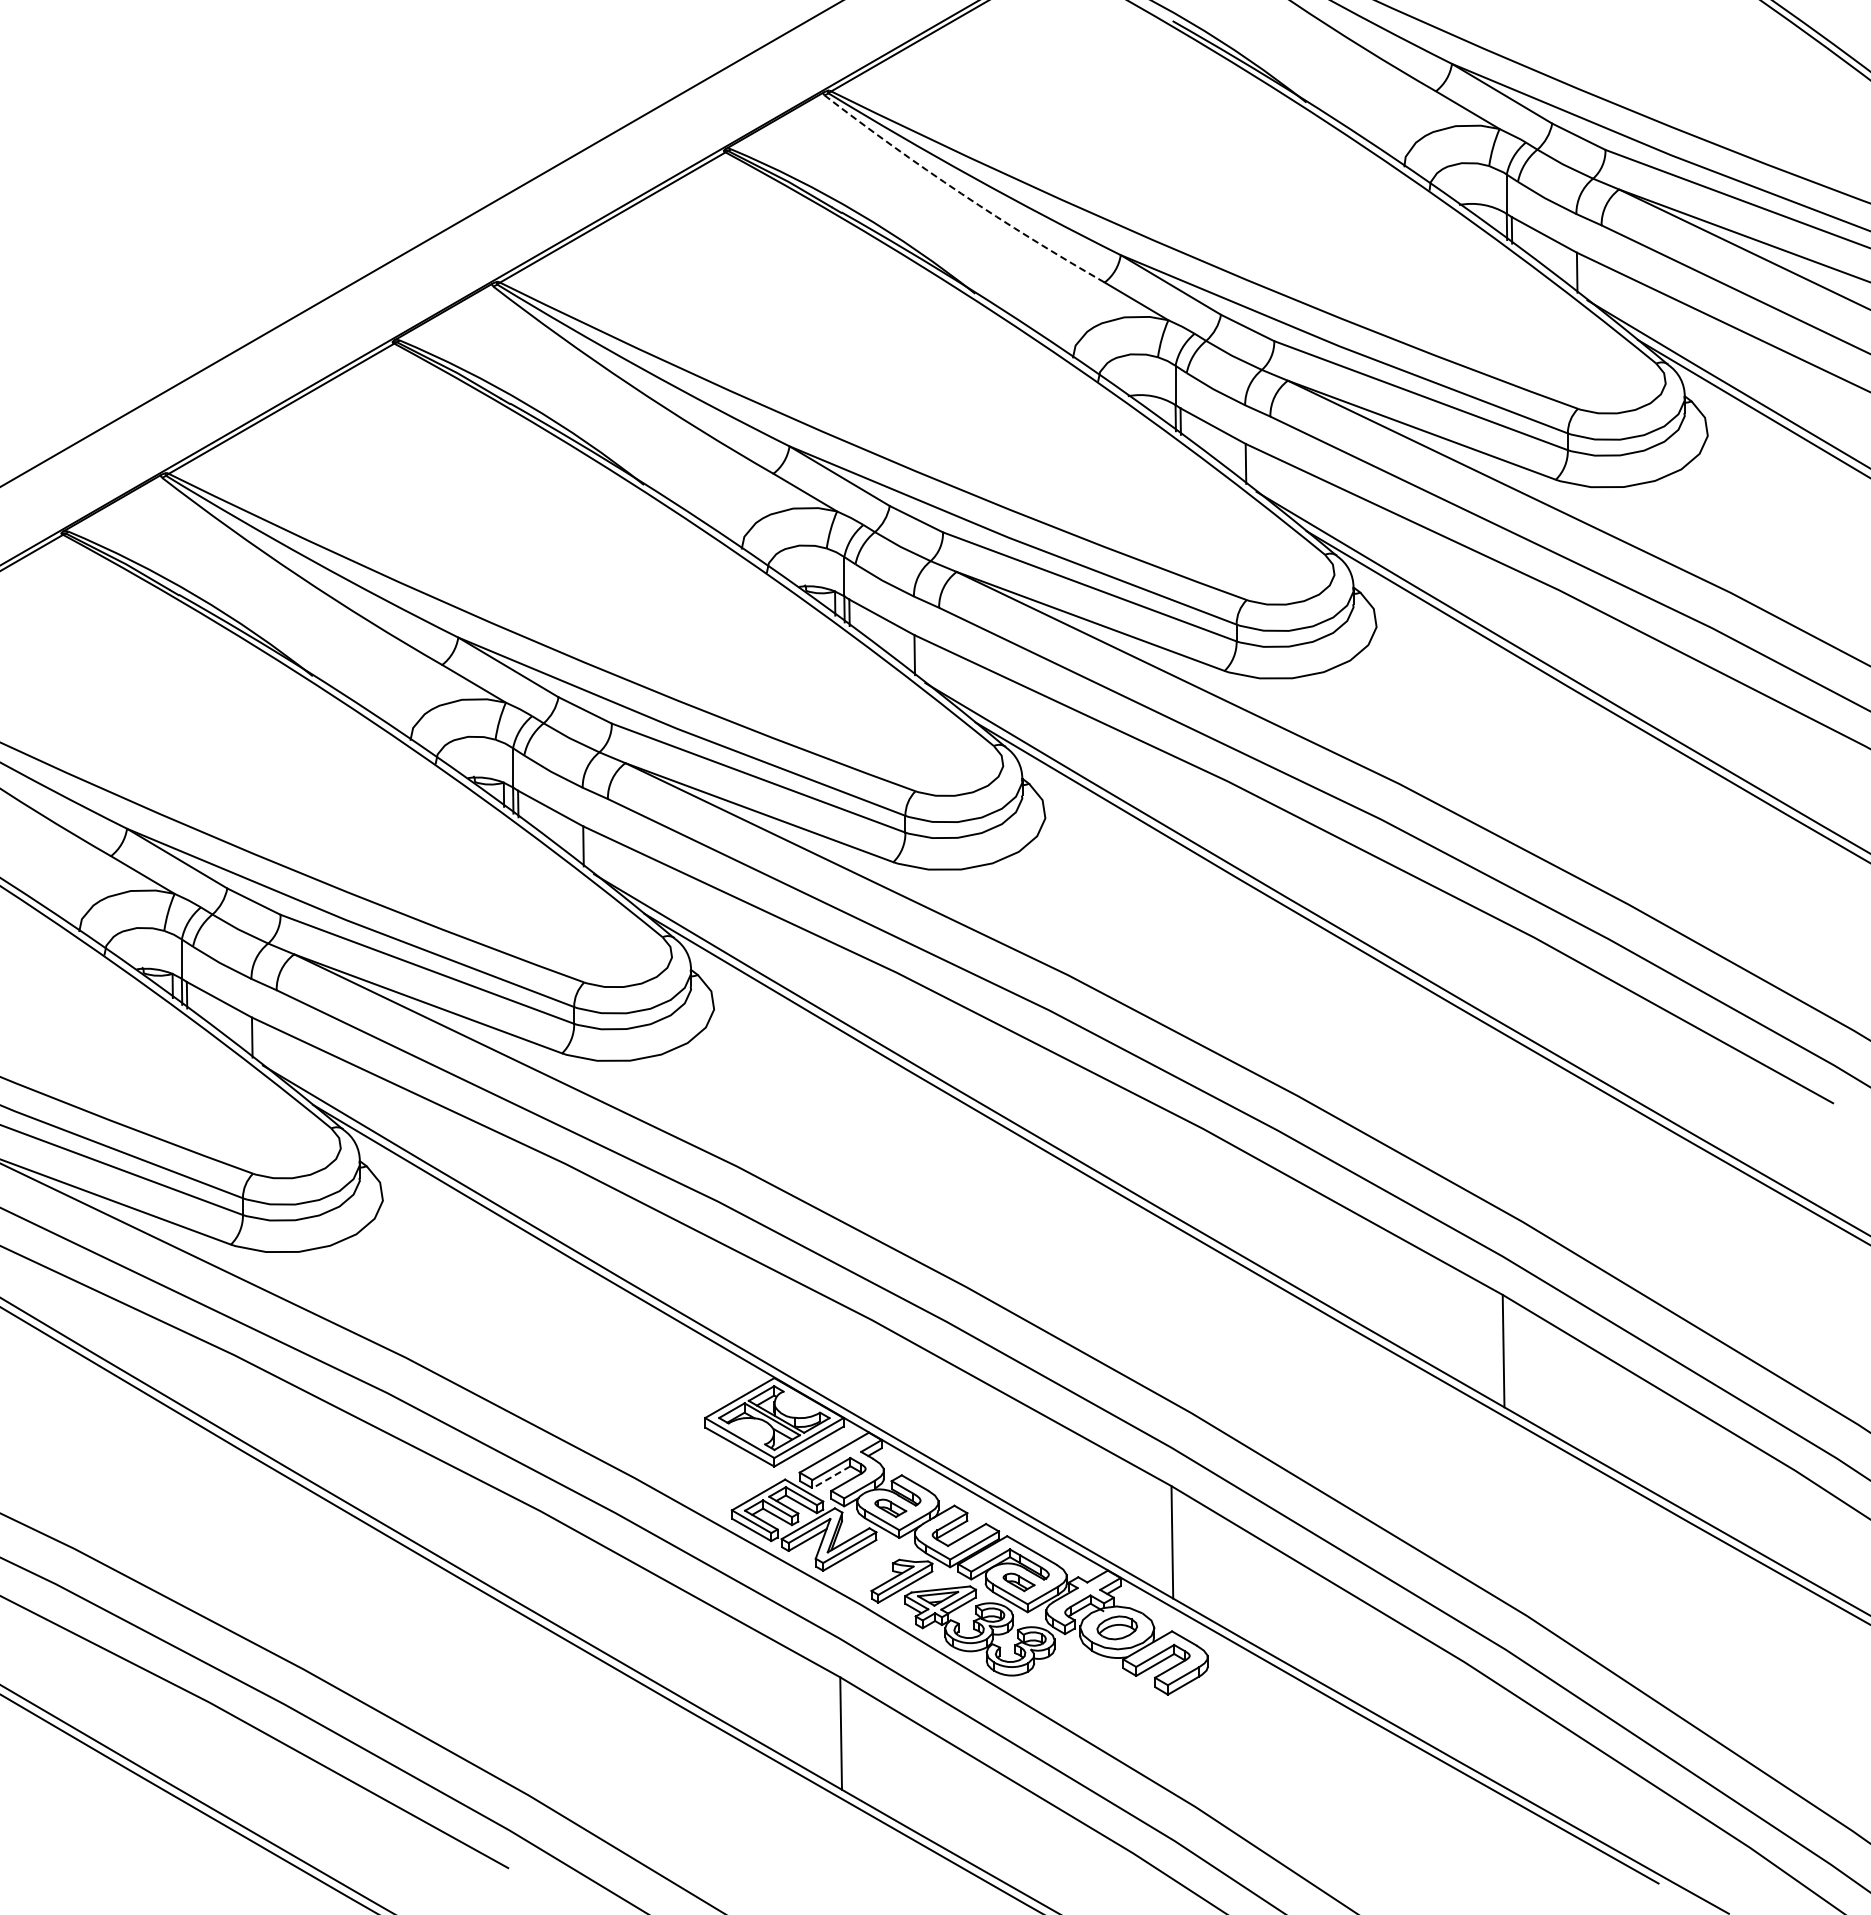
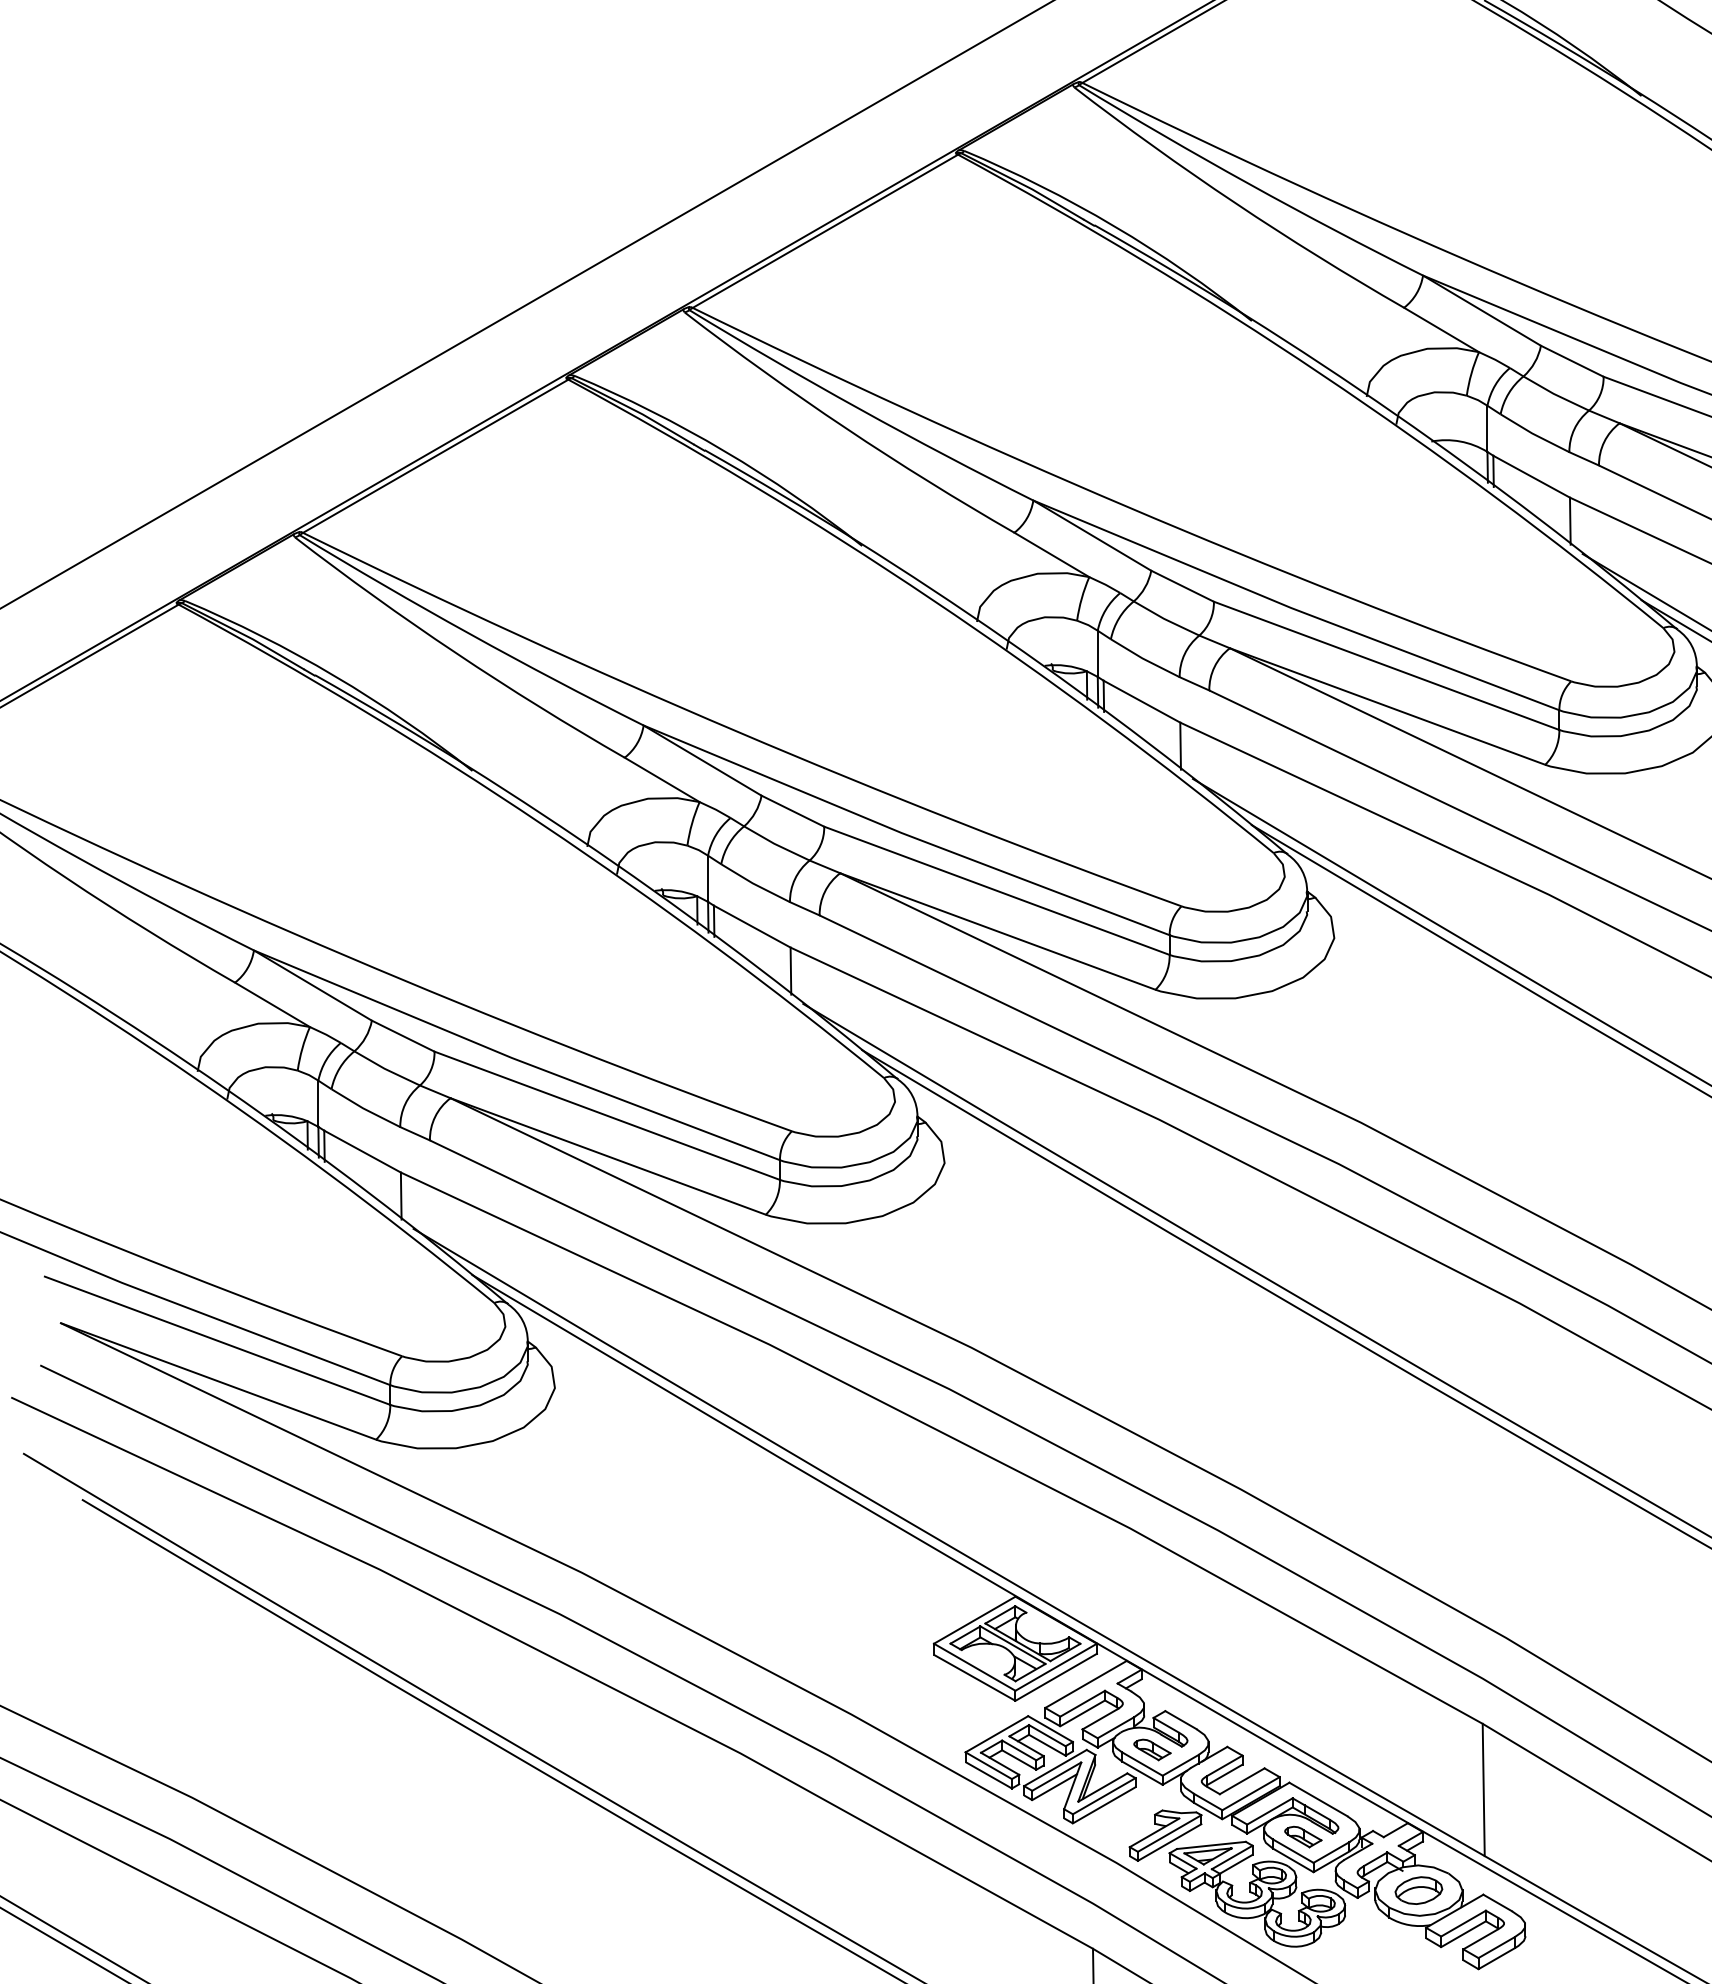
arc: (961, 193) -> (1235, 203), dashed -> solid
line: (831, 1477) -> (1082, 1713), dashed -> solid

